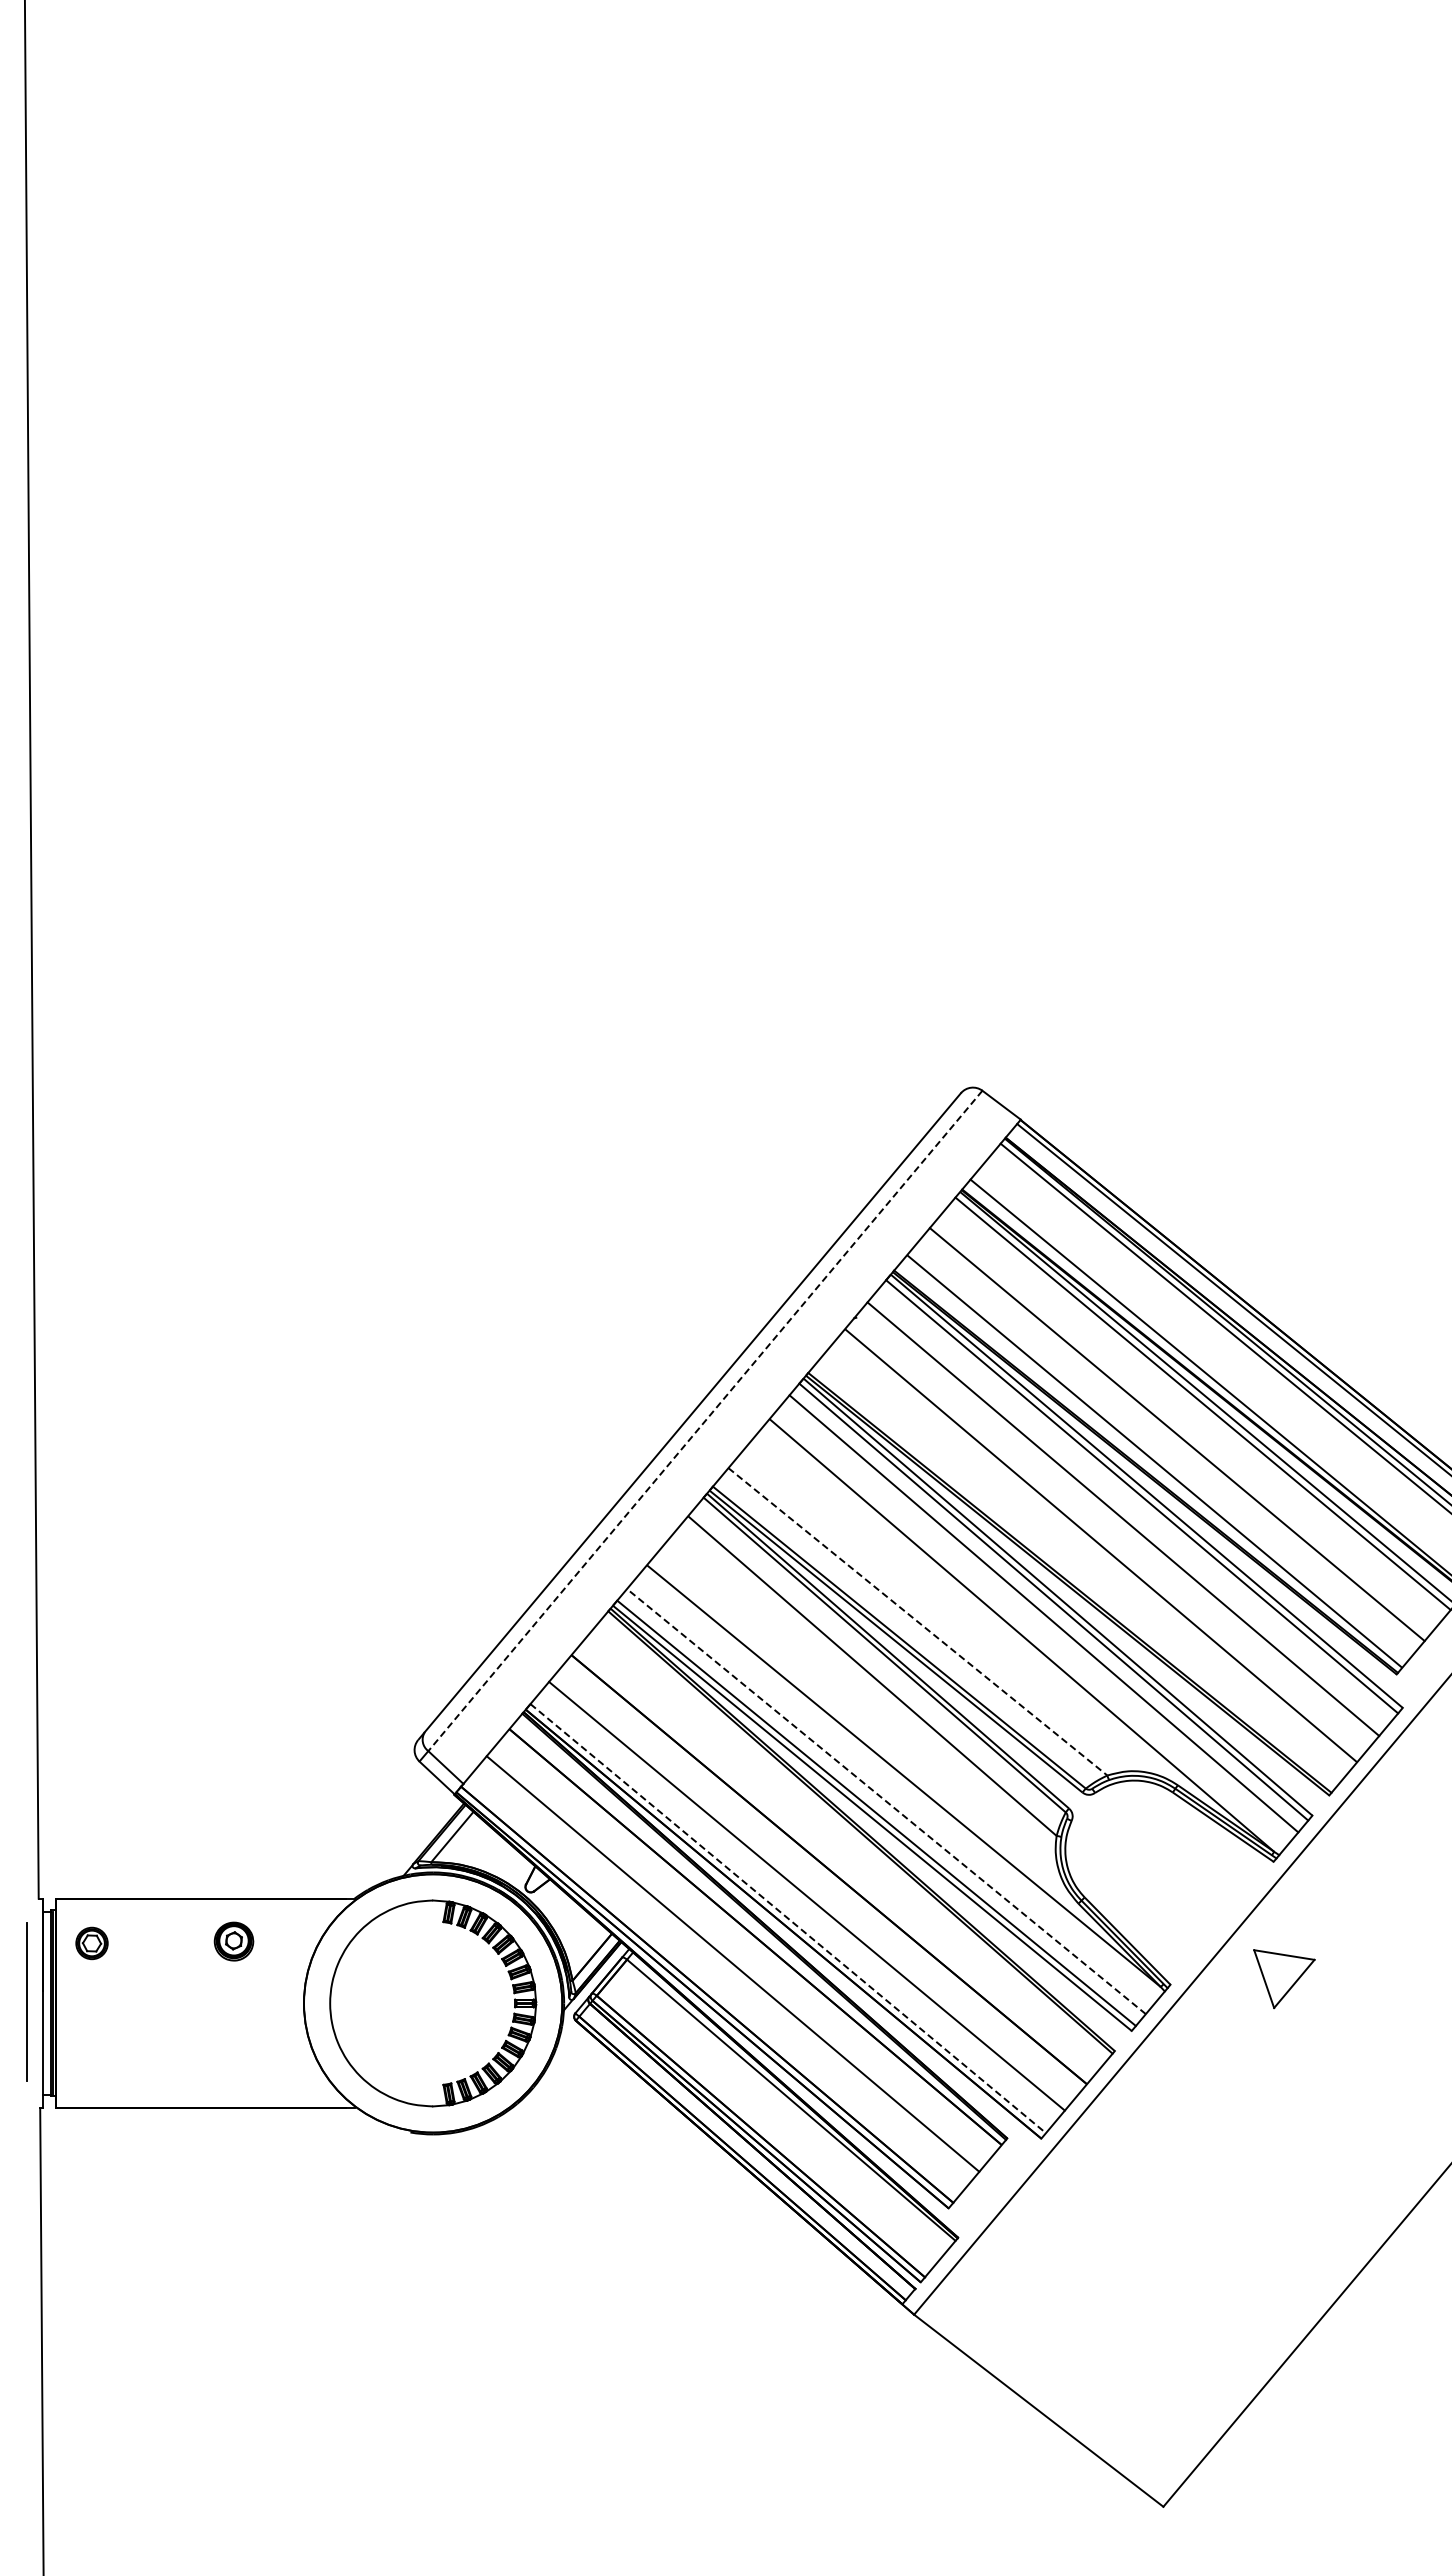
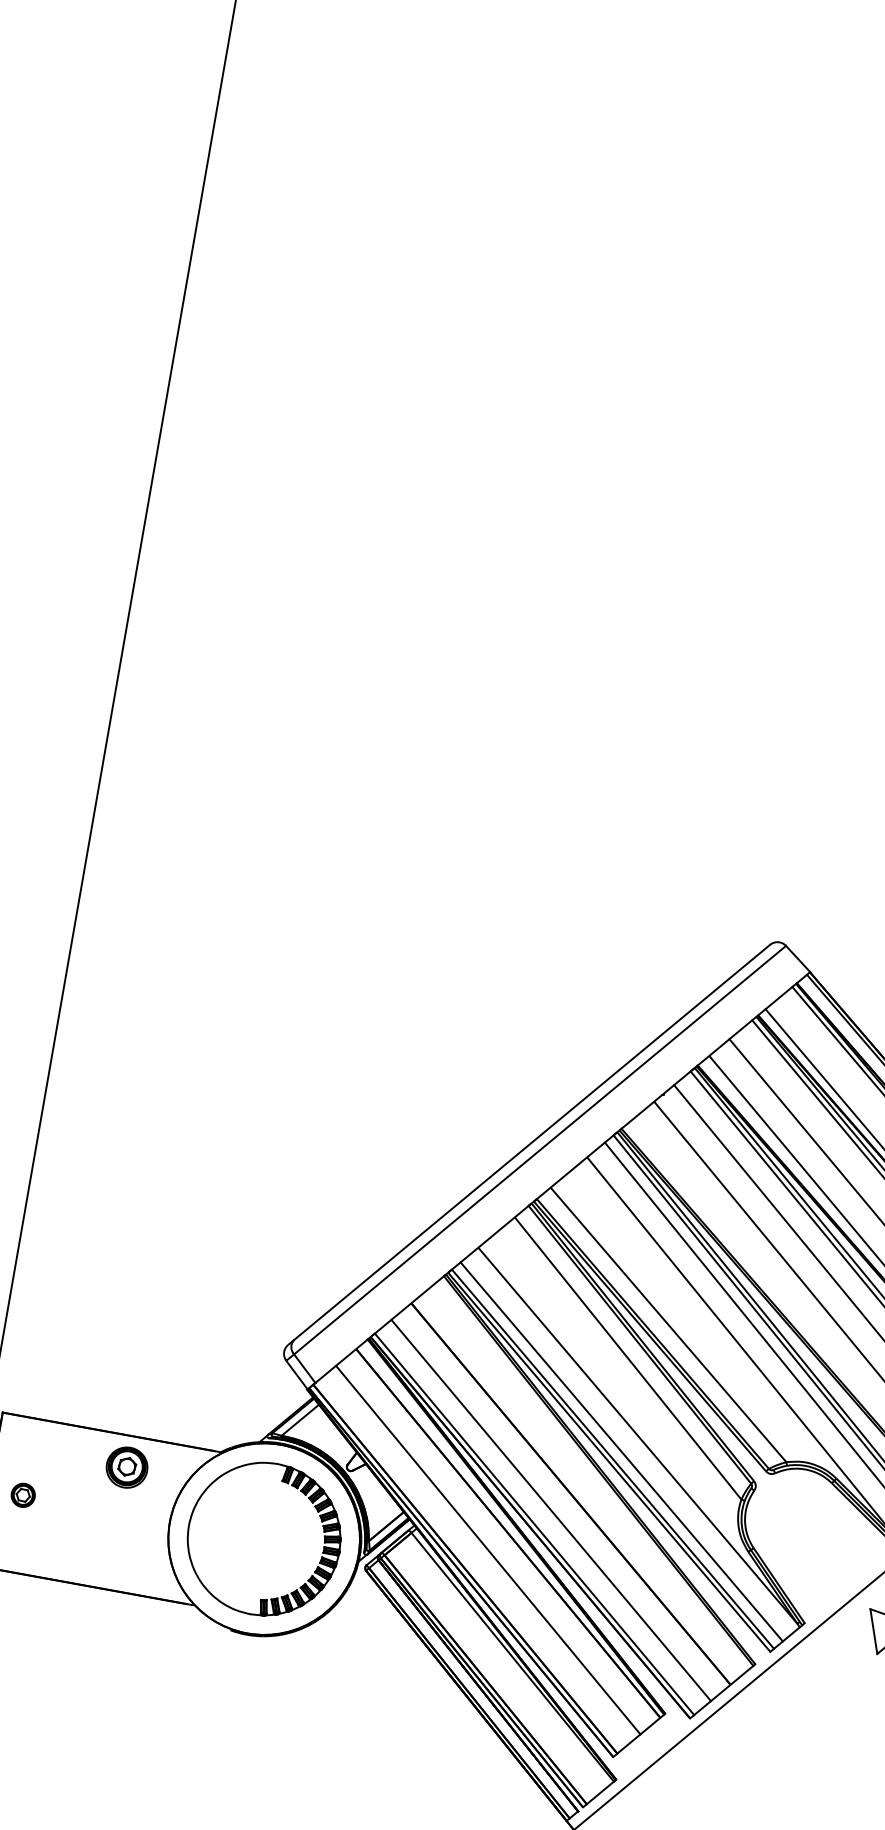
line: (705, 1421) -> (540, 1150), dashed -> solid
line: (917, 1621) -> (668, 1324), dashed -> solid
line: (886, 1801) -> (621, 1451), dashed -> solid
line: (788, 1918) -> (534, 1524), dashed -> solid
part: (233, 1941) -> (126, 1467), size x1.43
part: (91, 1943) -> (22, 1495), moved

